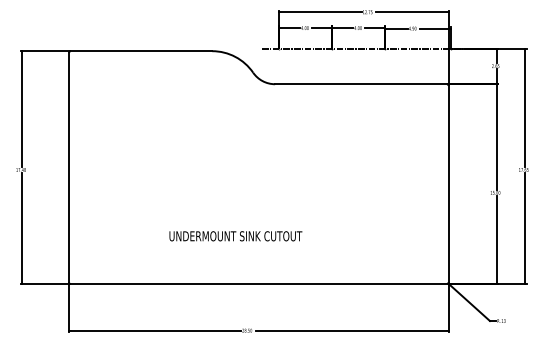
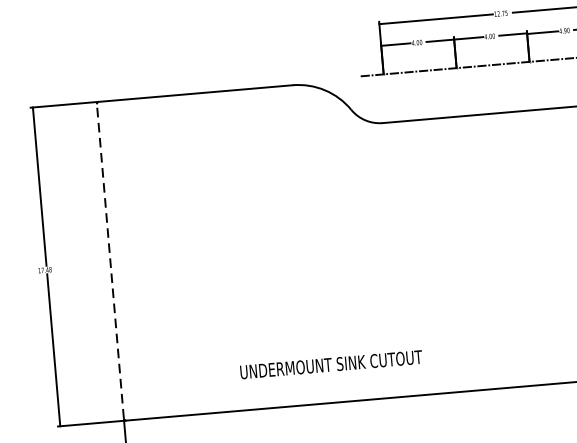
line: (69, 167) -> (111, 261), solid -> dashed
text: (235, 236) -> (330, 365), moved

